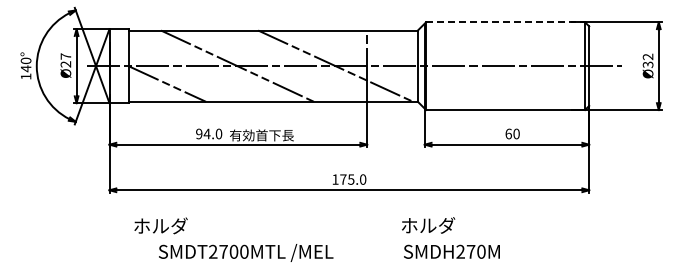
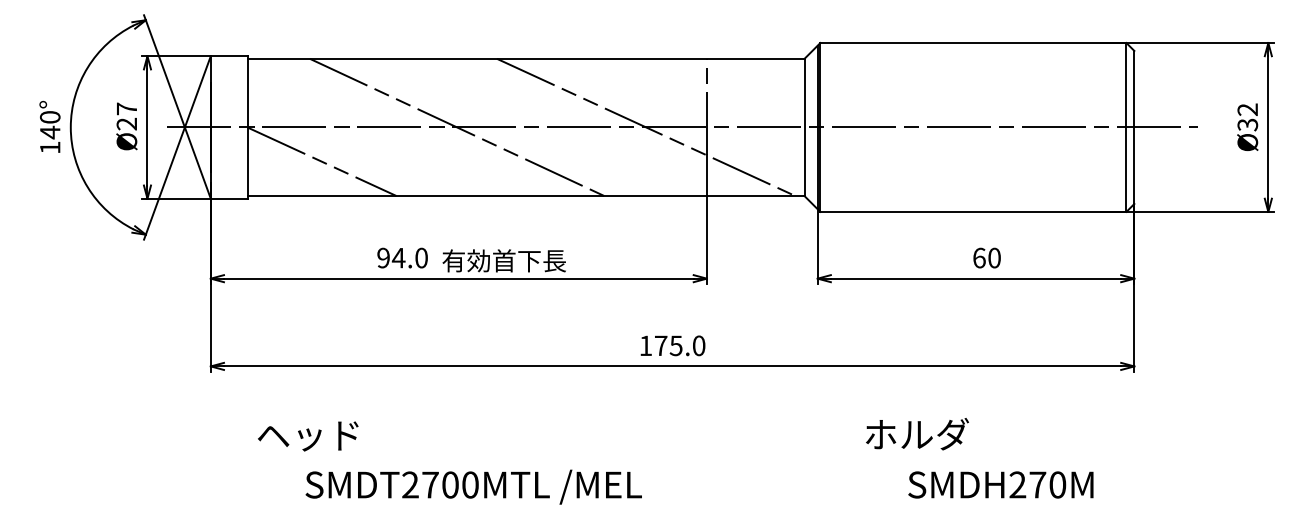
line: (506, 22) -> (975, 43), dashed -> solid
text: (160, 225) -> (308, 434), ホルダ -> ヘッド
text: (428, 225) -> (917, 434), moved
text: (451, 251) -> (1000, 484), moved

